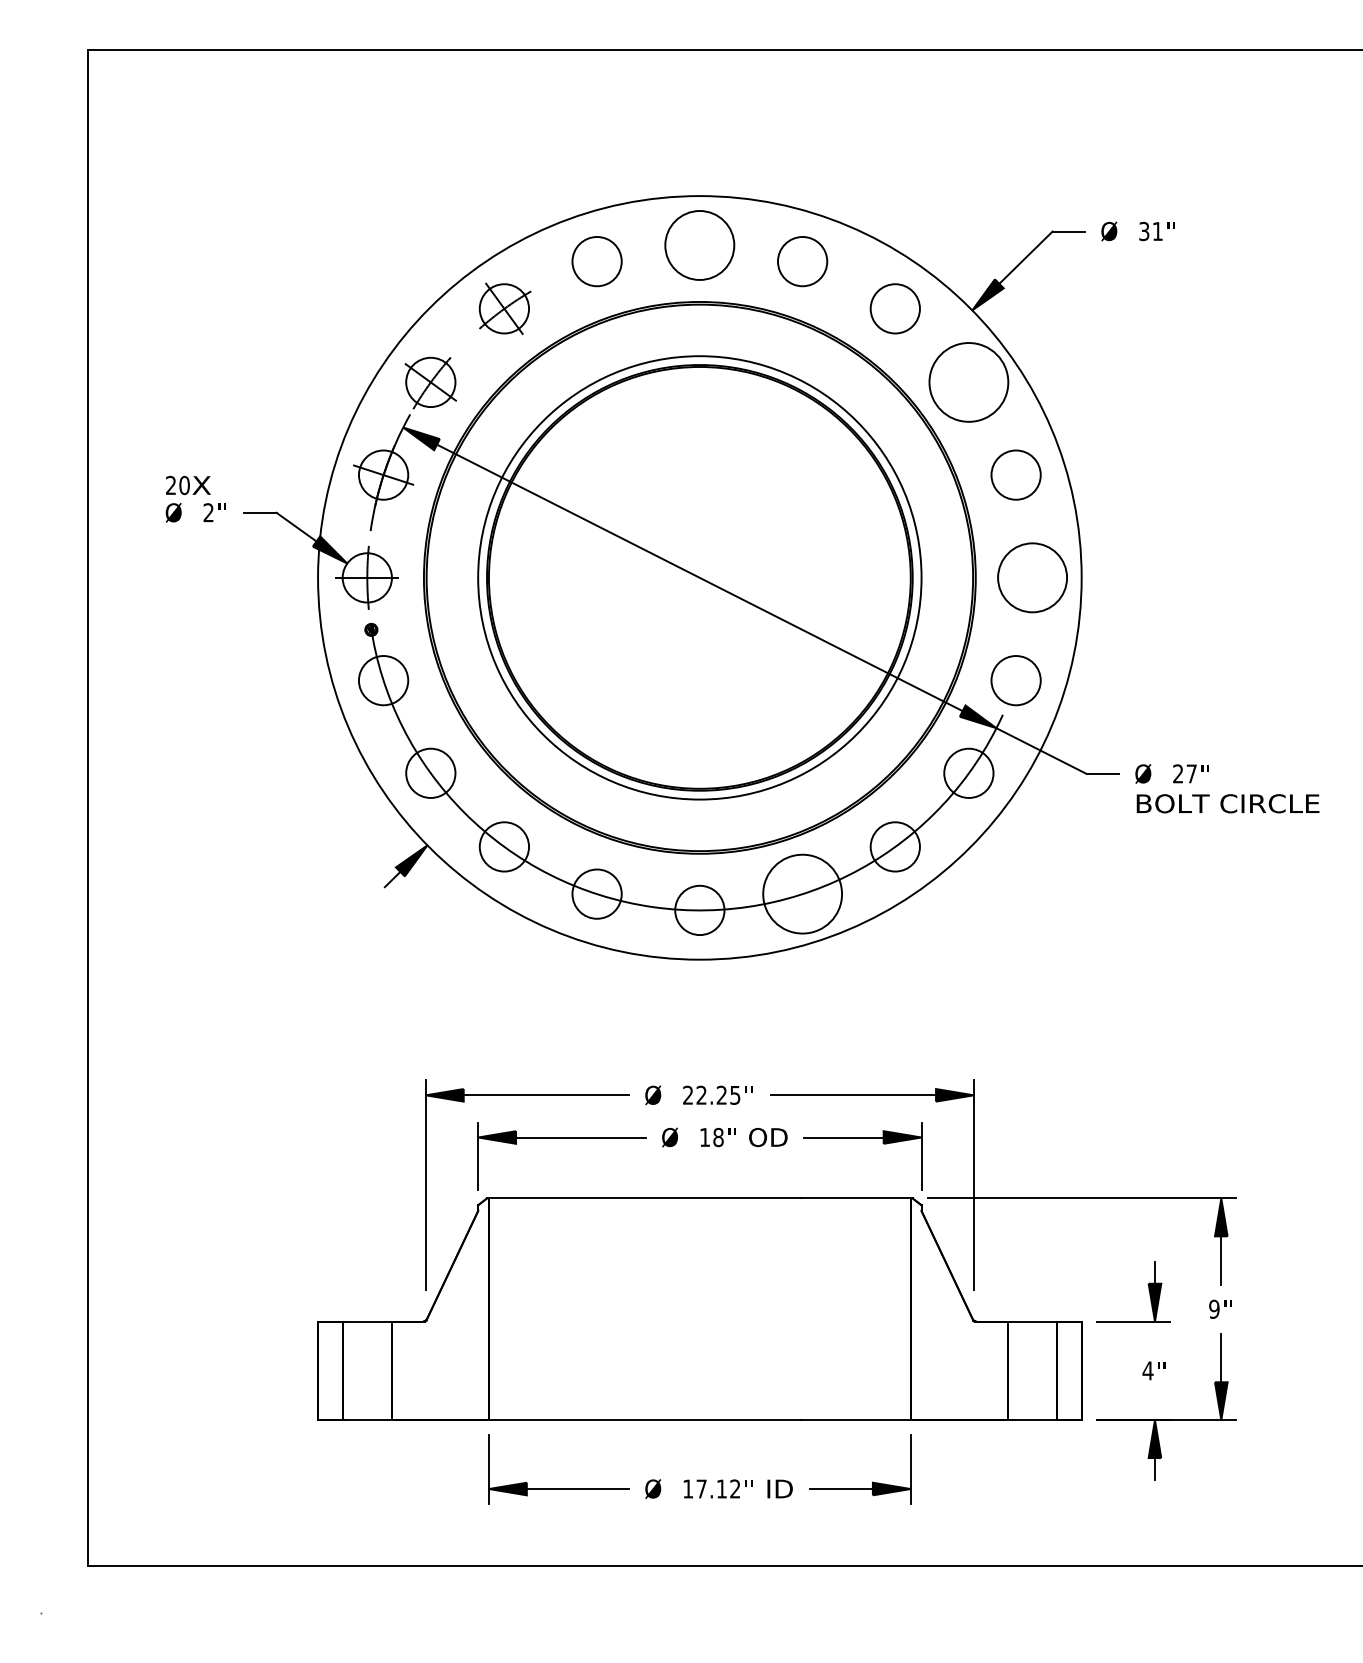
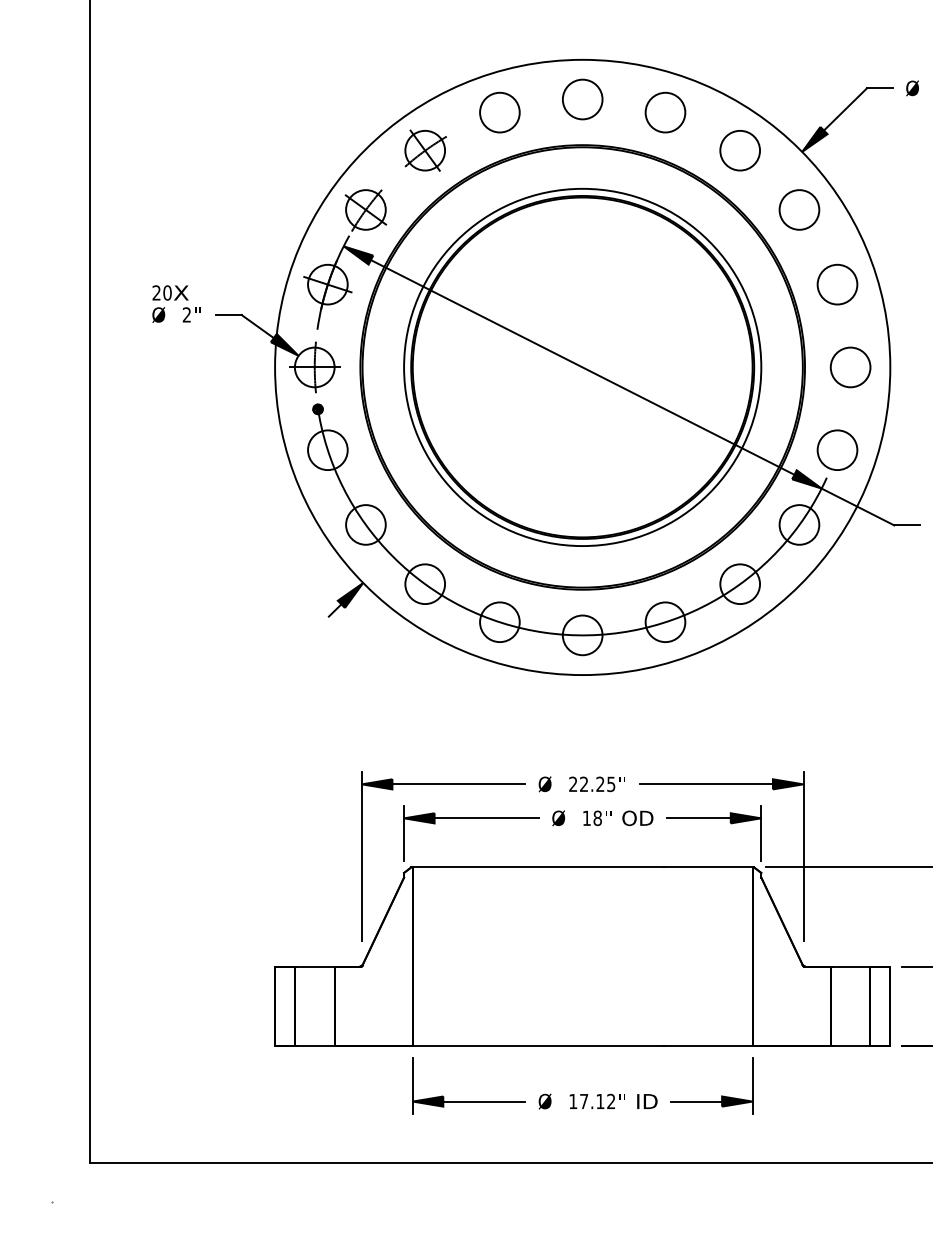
circle: (699, 244) -> (582, 98), size x0.71
circle: (968, 382) -> (799, 210), size x0.62
circle: (1031, 577) -> (849, 367), size x0.71
circle: (802, 893) -> (665, 621), size x0.62

